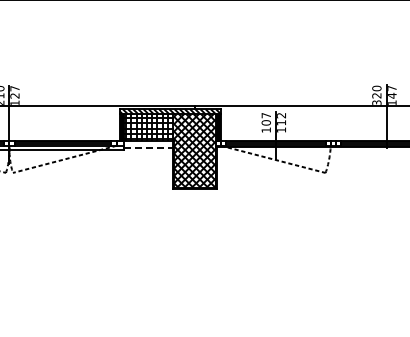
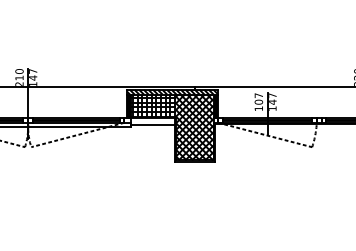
text: (14, 95) -> (32, 77), 127 -> 147
text: (281, 119) -> (272, 99), 112 -> 147
line: (148, 148) -> (153, 125), dashed -> solid

